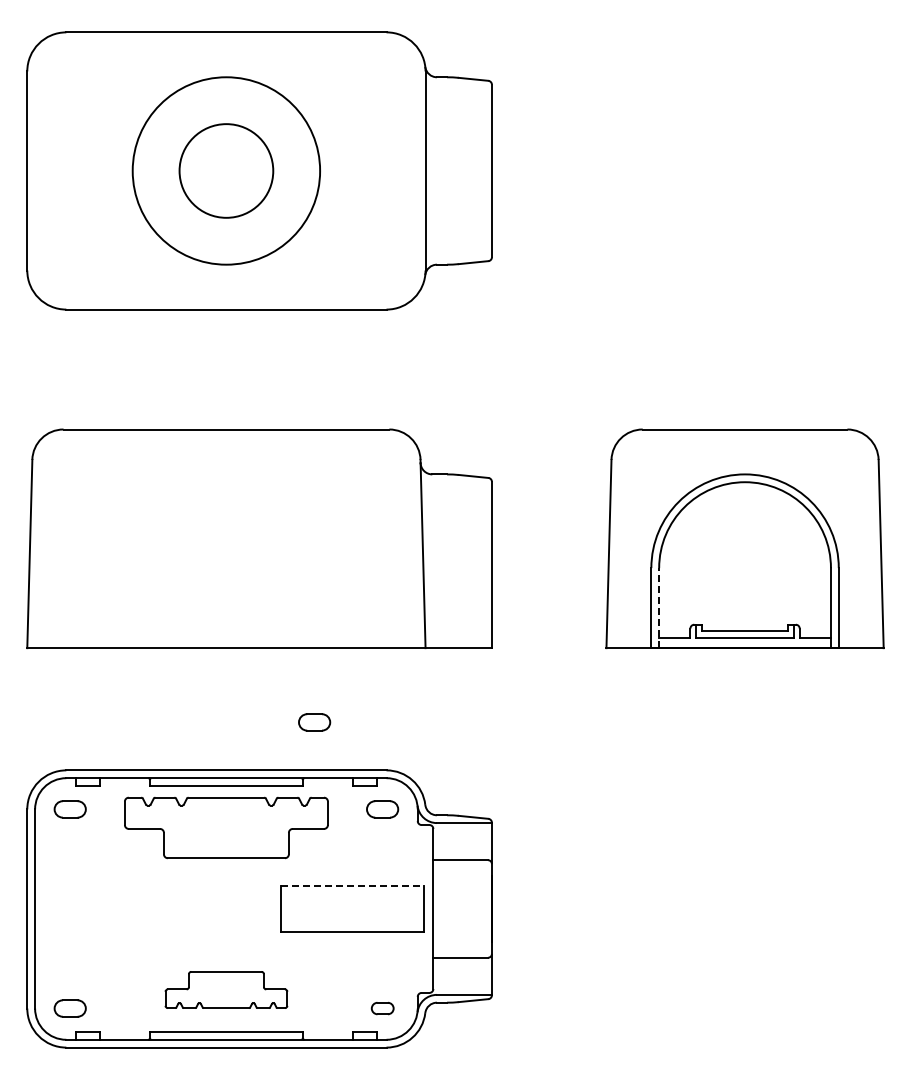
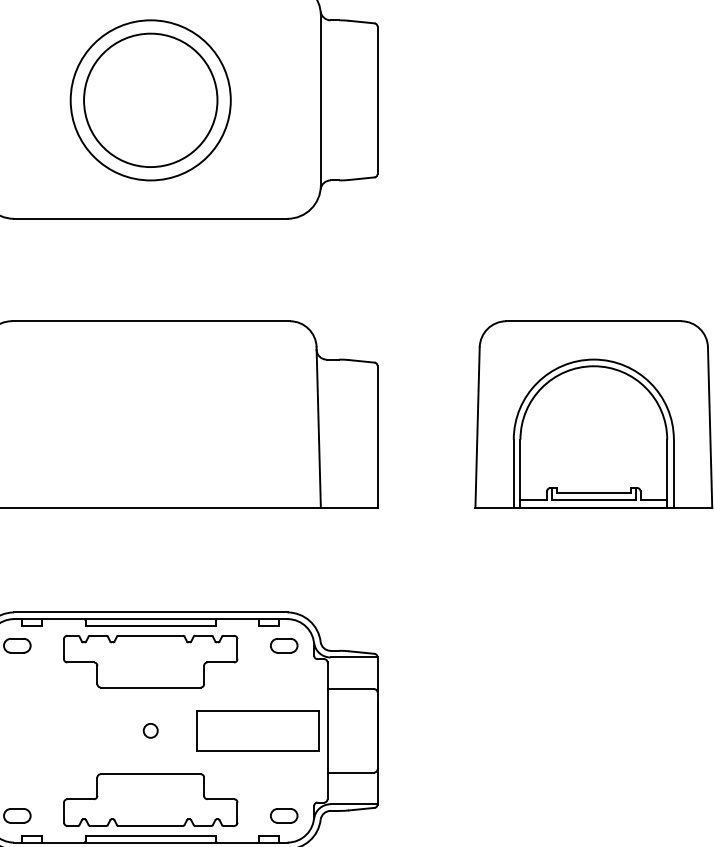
circle: (226, 170) -> (150, 99), size x1.67
line: (659, 607) -> (520, 473), dashed -> solid
part: (314, 722) -> (226, 571), removed
line: (352, 885) -> (258, 710), dashed -> solid
circle: (226, 908) -> (150, 730), added
part: (226, 989) -> (150, 799), size x1.67
part: (382, 1008) -> (284, 815), size x1.43

